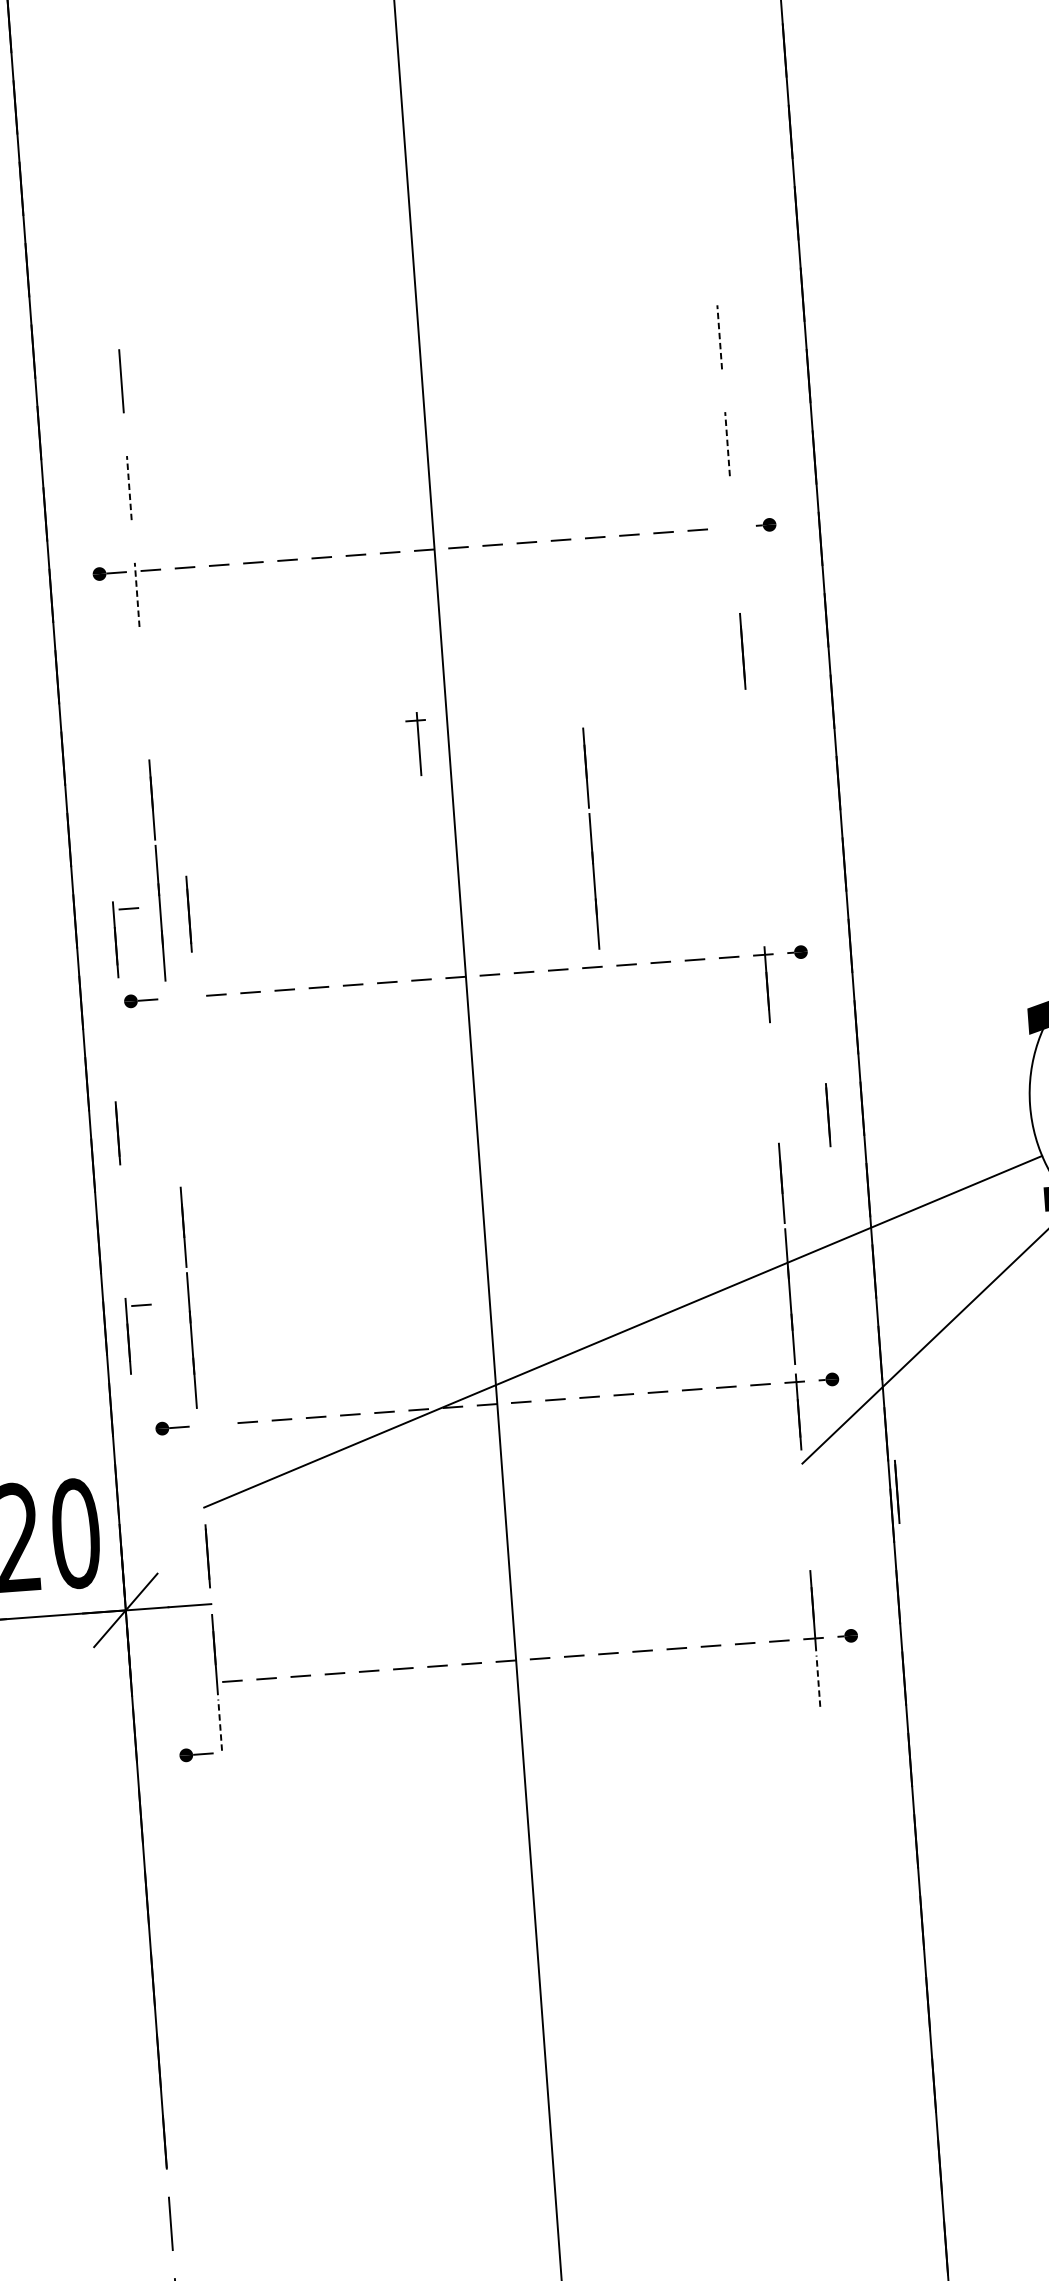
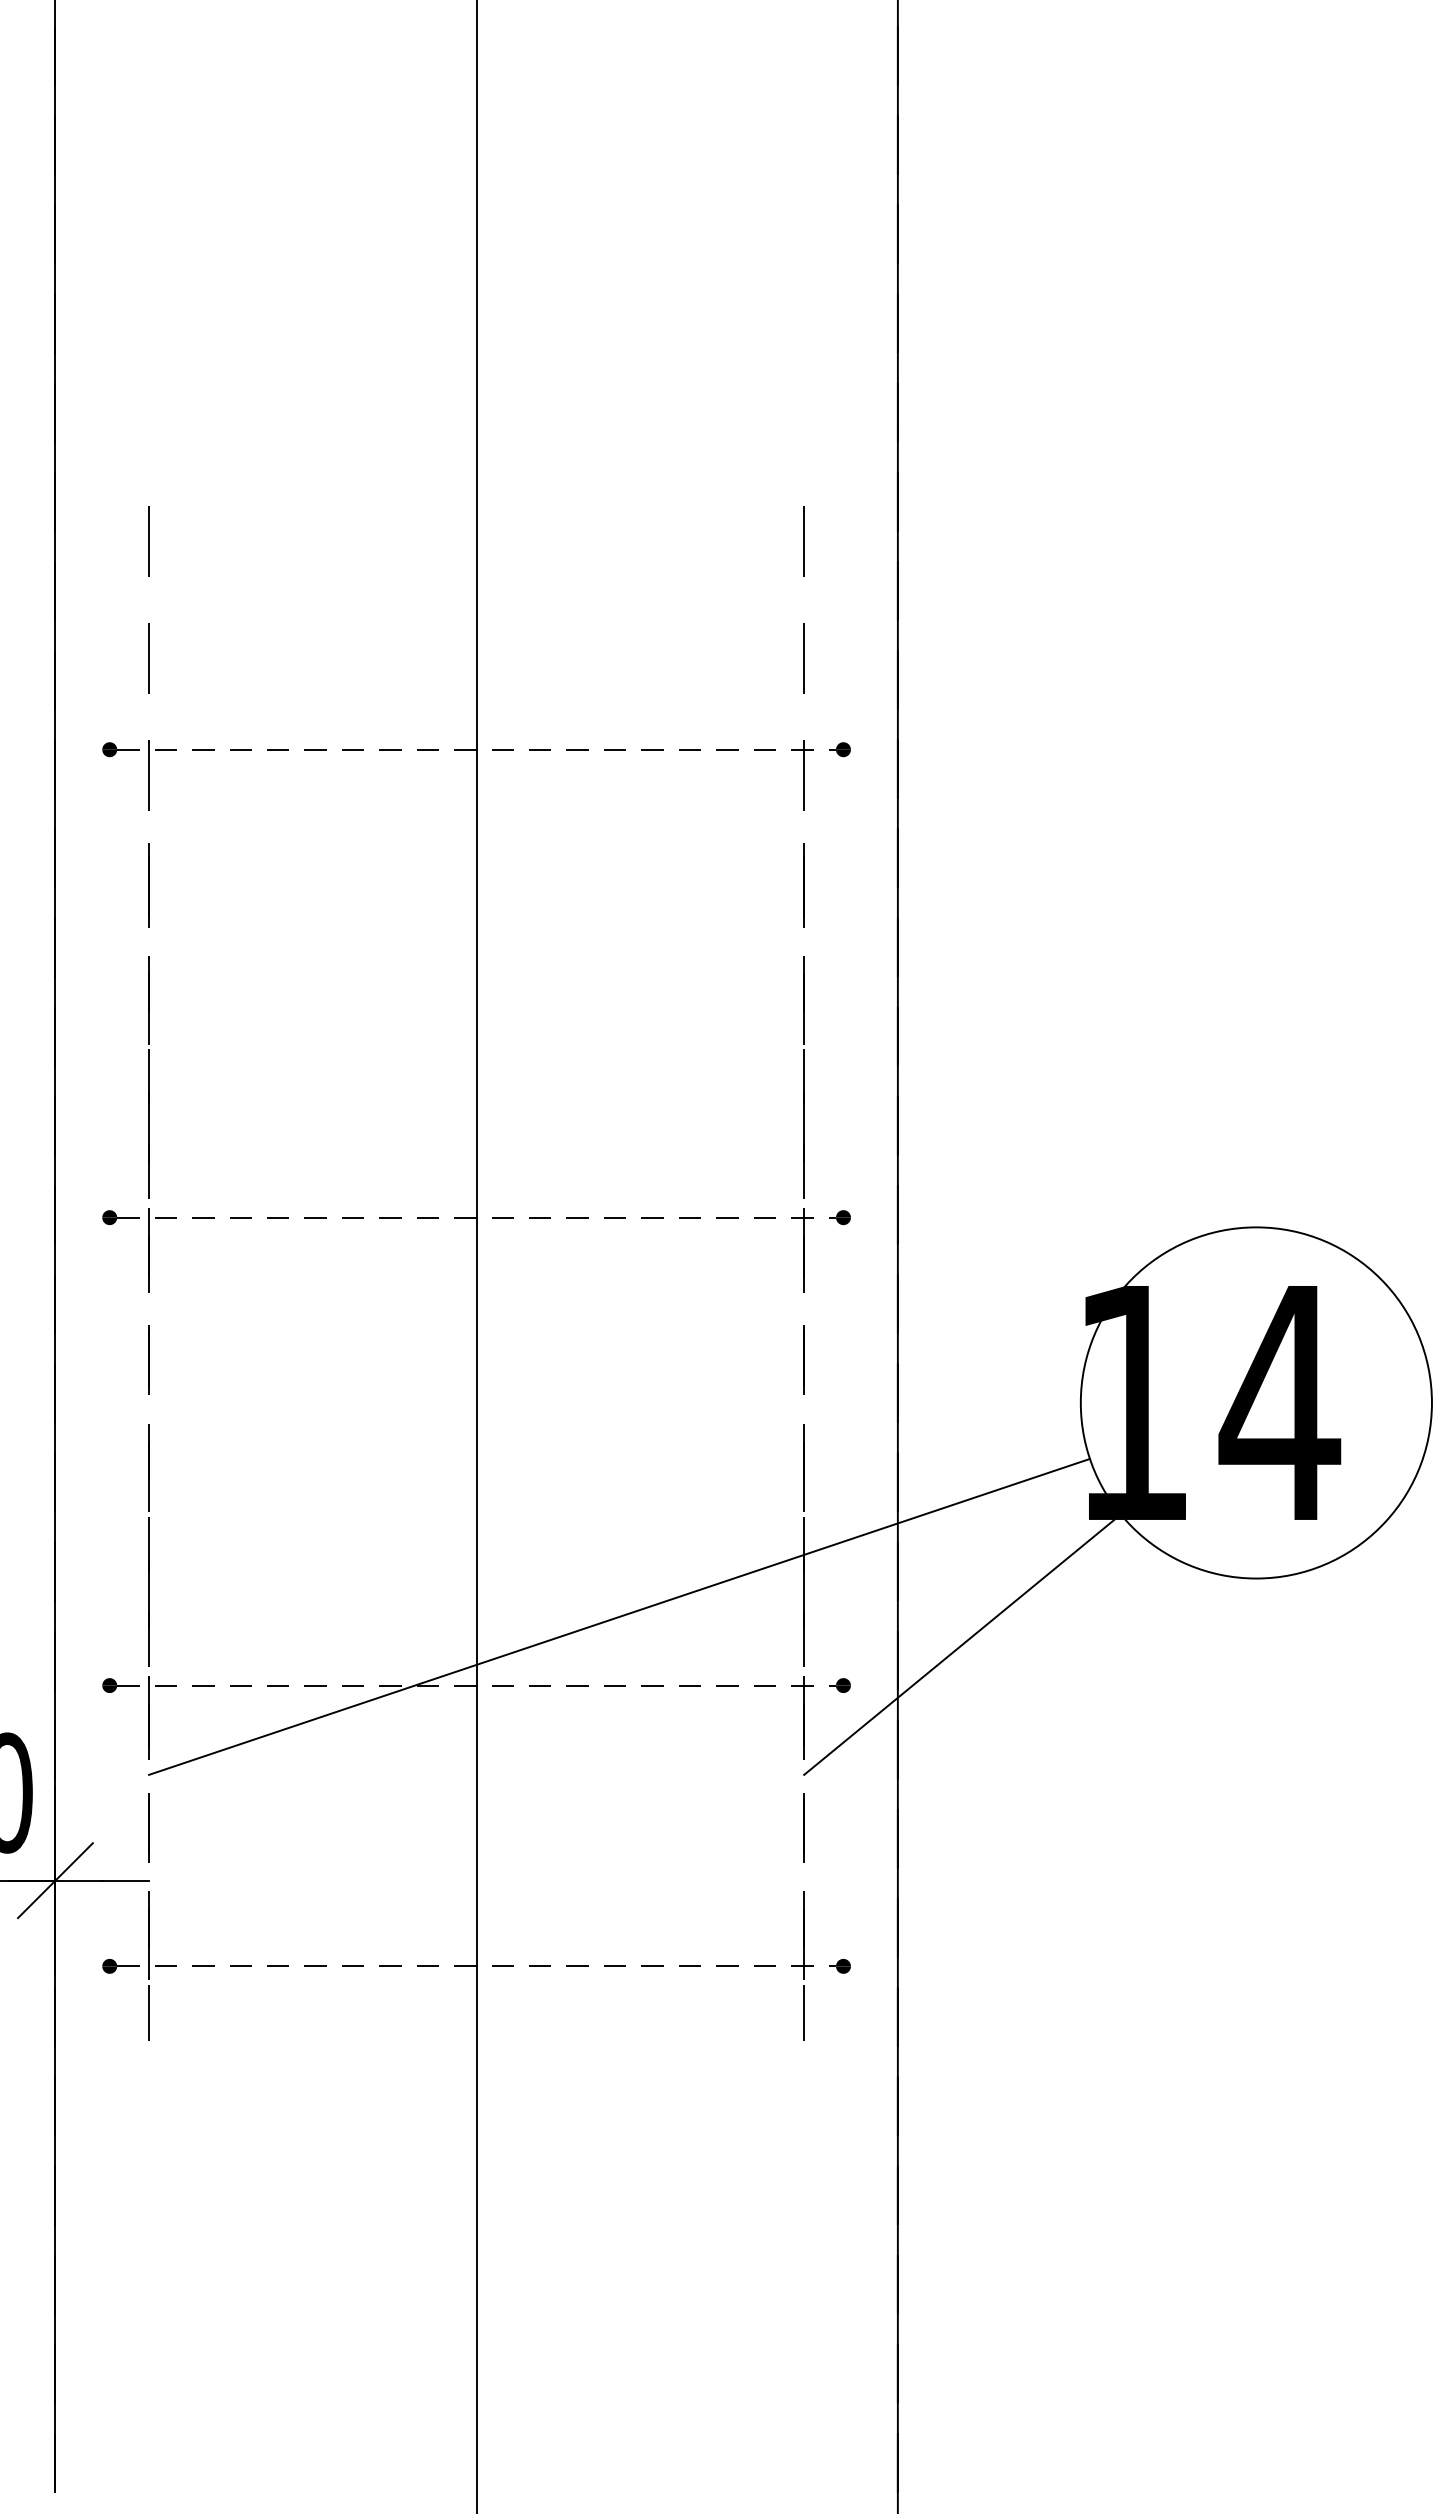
line: (719, 336) -> (804, 540), dashed -> solid
line: (727, 443) -> (804, 657), dashed -> solid
line: (129, 487) -> (149, 657), dashed -> solid
line: (137, 594) -> (149, 774), dashed -> solid
part: (417, 744) -> (802, 775), moved
line: (590, 838) -> (803, 1077), moved
line: (188, 914) -> (148, 885), moved
part: (116, 939) -> (149, 1250), moved
line: (827, 1114) -> (803, 1359), moved
line: (117, 1132) -> (148, 1359), moved
part: (128, 1335) -> (149, 1717), moved
line: (896, 1491) -> (803, 1827), moved
line: (818, 1680) -> (804, 2012), dashed -> solid
line: (220, 1724) -> (149, 2012), dashed -> solid
part: (196, 1754) -> (120, 1966), moved

